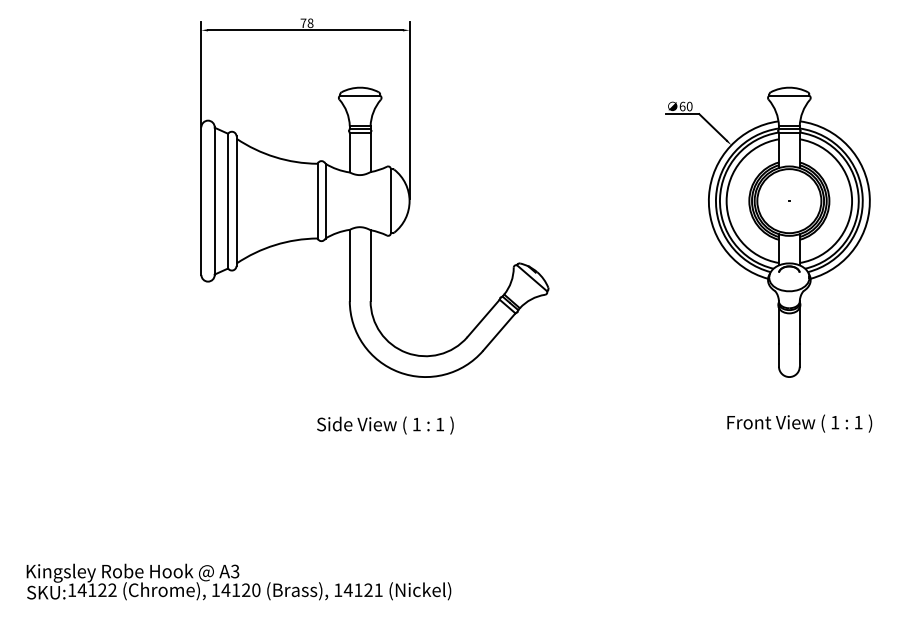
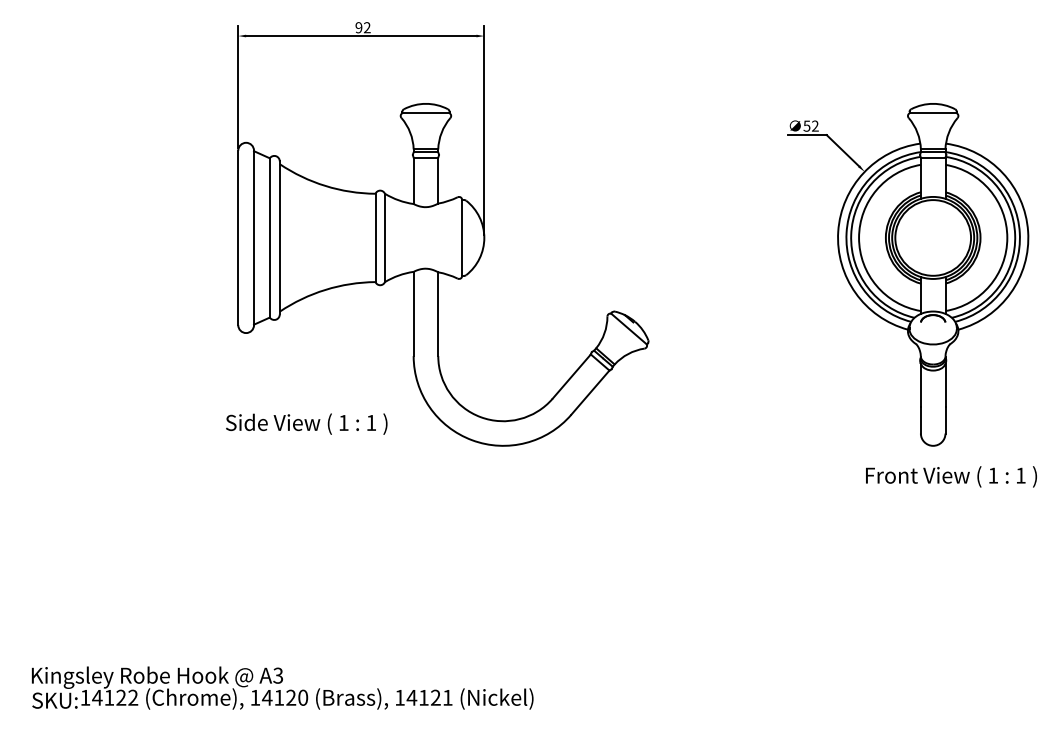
text: (306, 23) -> (362, 27), 78 -> 92
text: (685, 106) -> (810, 125), 60 -> 52
text: (799, 423) -> (951, 476), moved
text: (385, 424) -> (306, 423), moved

